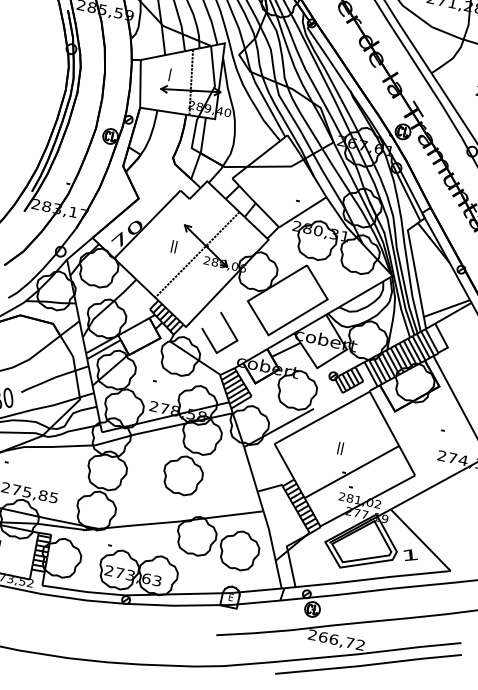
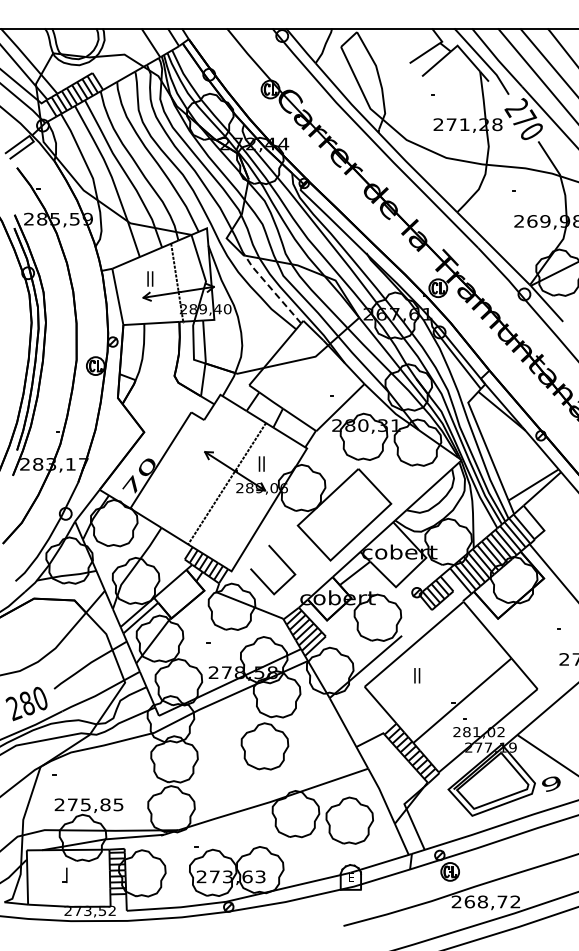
text: (170, 74) -> (150, 278), I -> II
line: (267, 104) -> (272, 289), solid -> dashed
text: (174, 246) -> (261, 463), moved
text: (340, 448) -> (417, 675), moved
text: (410, 554) -> (551, 783), 1 -> 9
text: (333, 639) -> (482, 901), 266,72 -> 268,72

